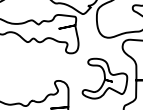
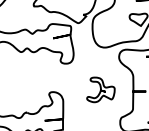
part: (104, 78) -> (100, 89), size x0.6

